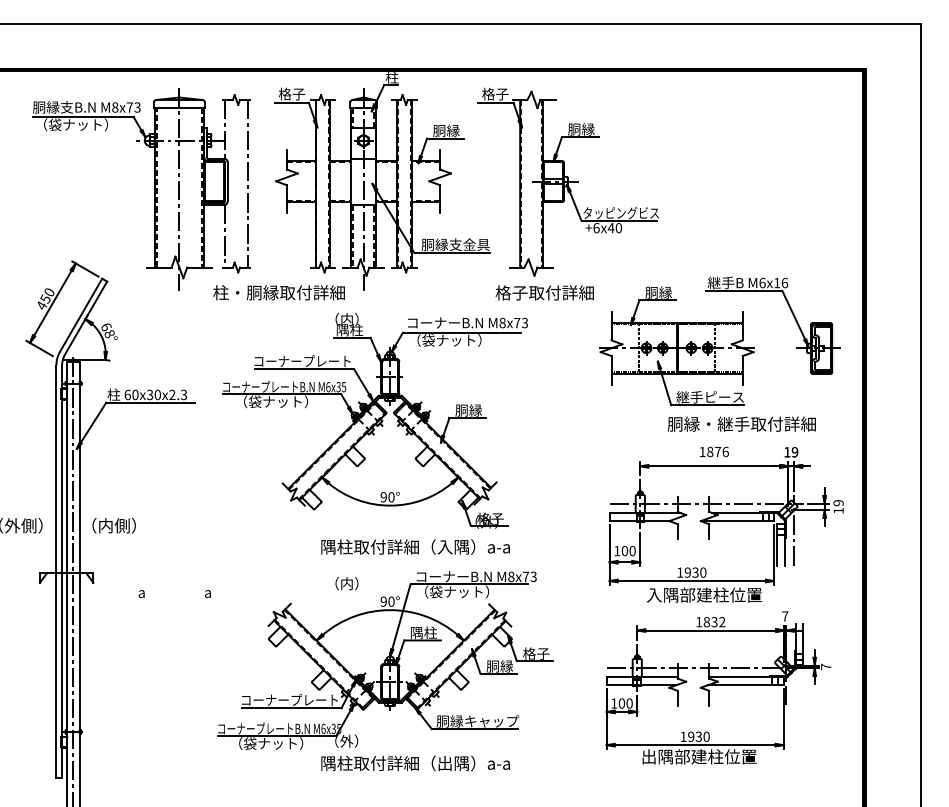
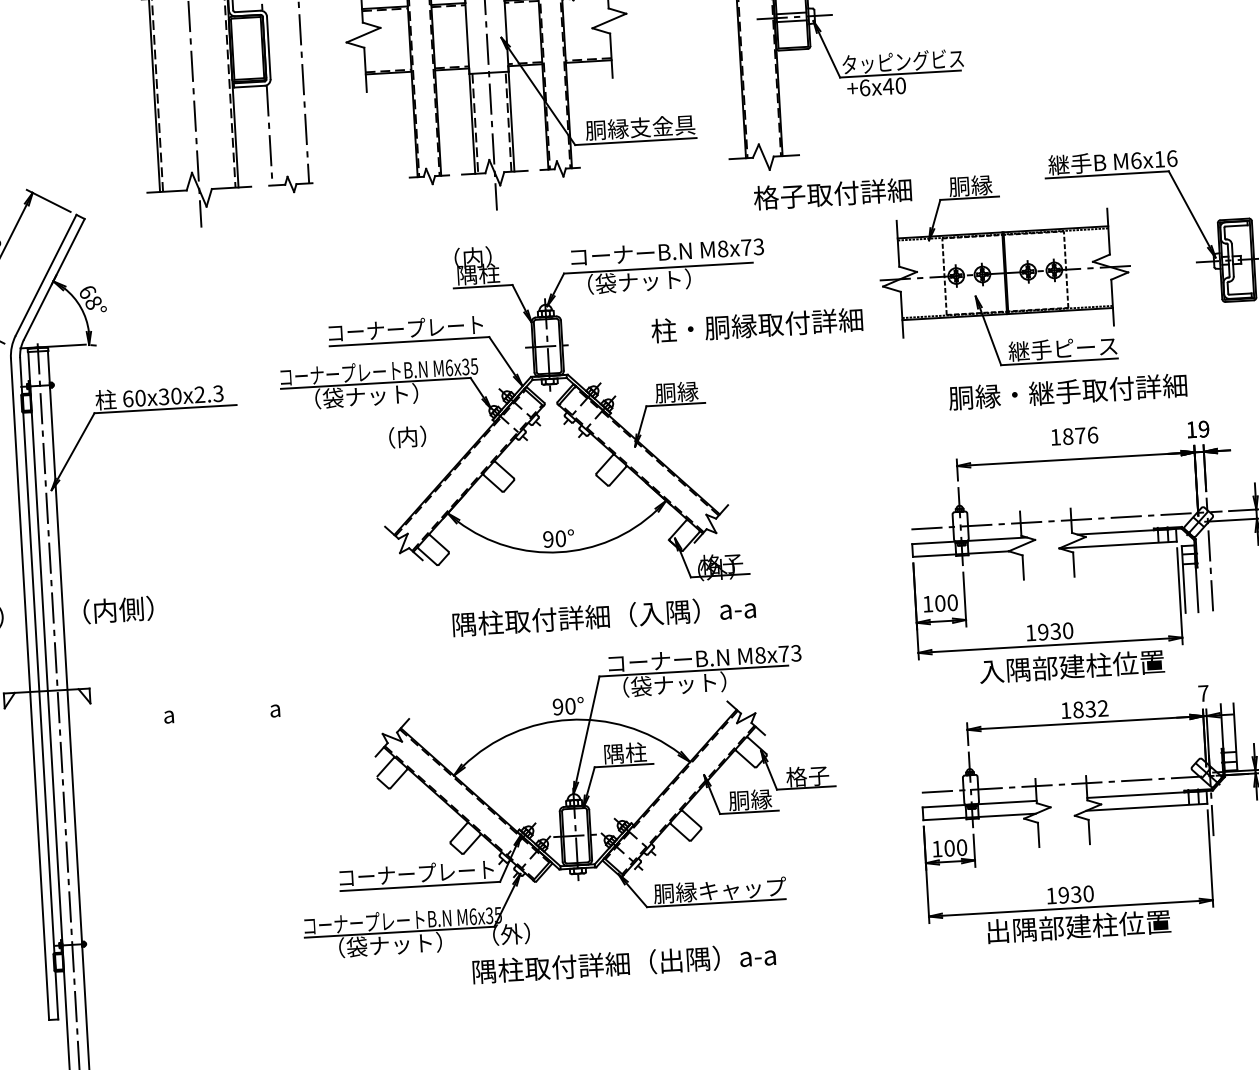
part: (278, 292) -> (756, 324), moved
text: (544, 292) -> (832, 193), moved
text: (741, 423) -> (1067, 390), moved
text: (346, 583) -> (406, 436), moved

